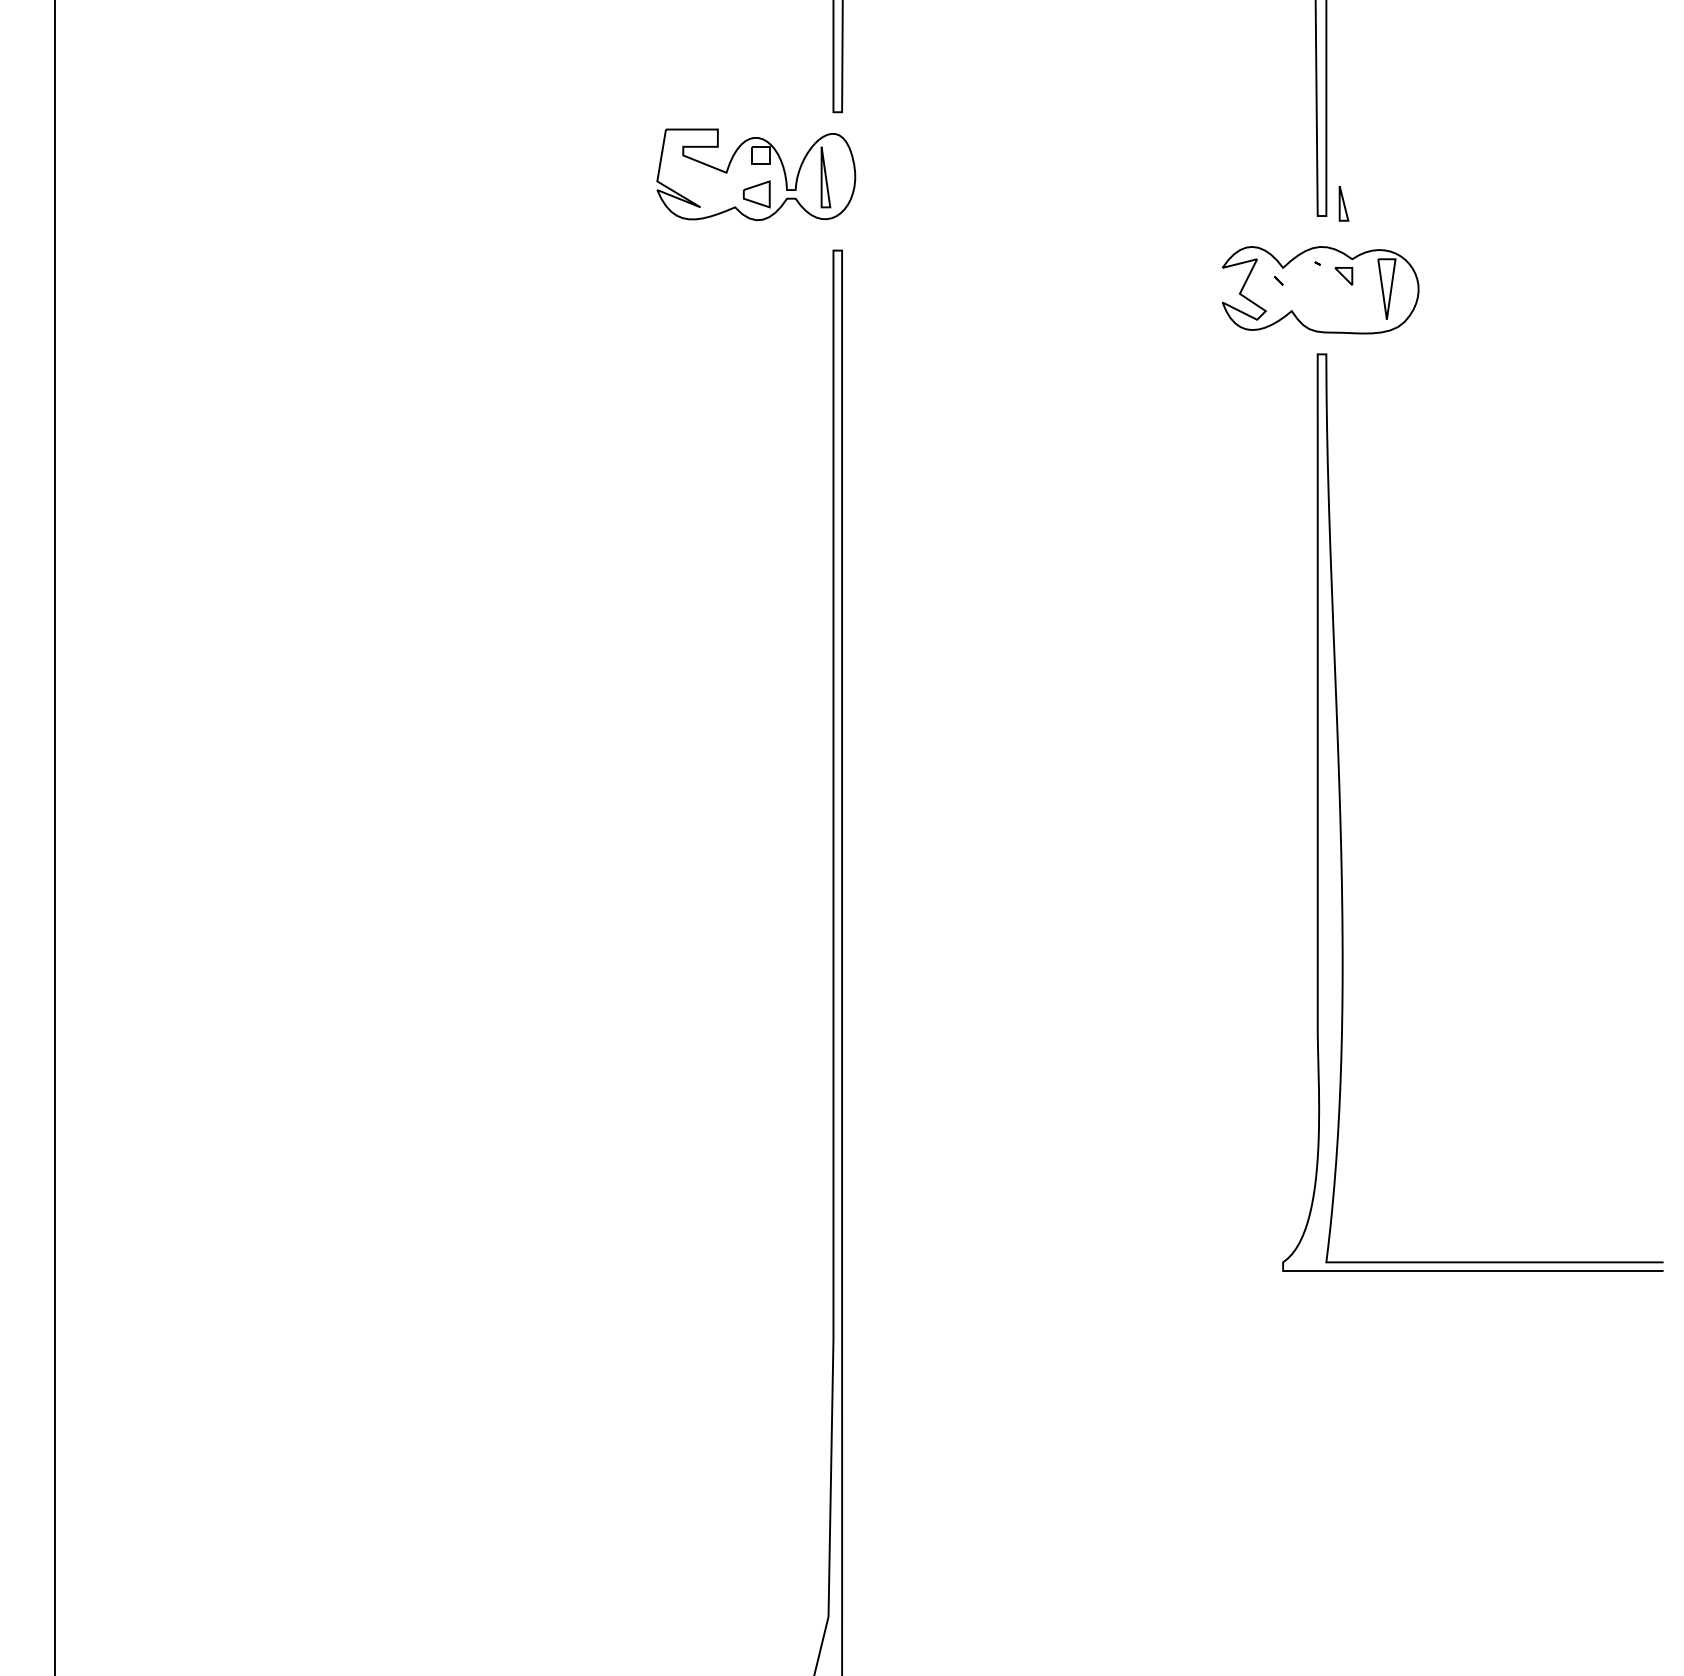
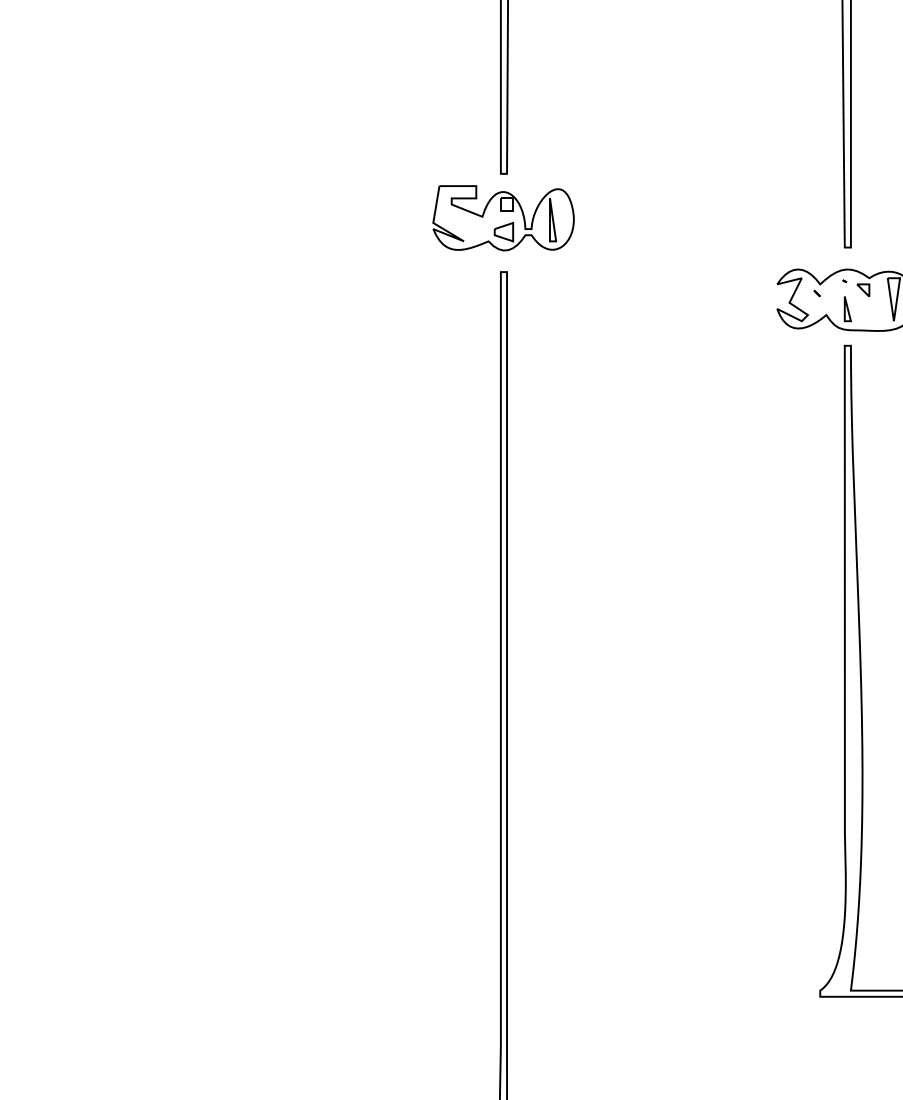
part: (756, 174) -> (503, 218), moved
part: (1343, 203) -> (847, 308), moved

